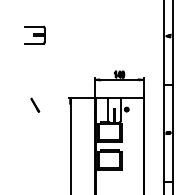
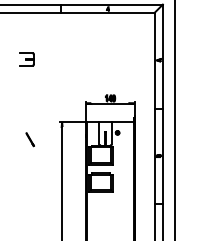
part: (34, 35) -> (26, 59), size x0.71
line: (34, 105) -> (29, 139), moved

